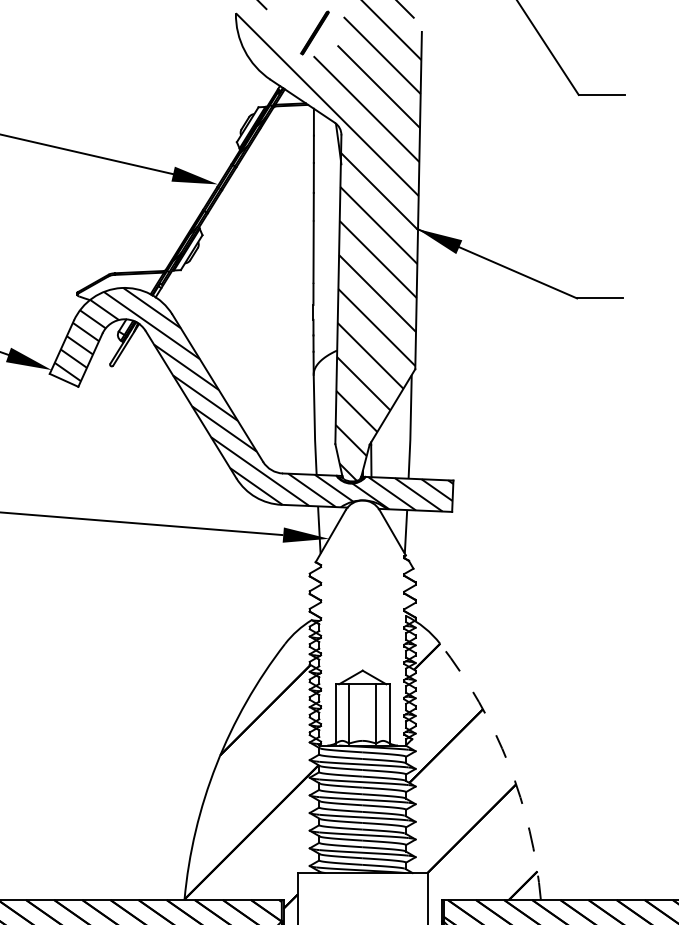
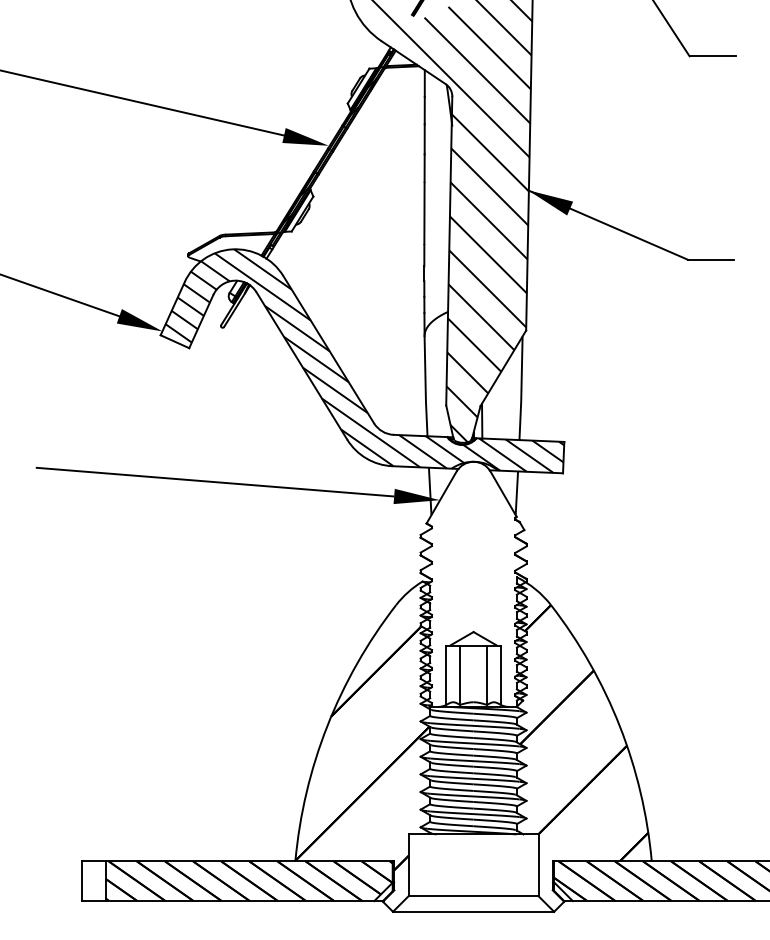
arc: (508, 765) -> (619, 726), dashed -> solid

